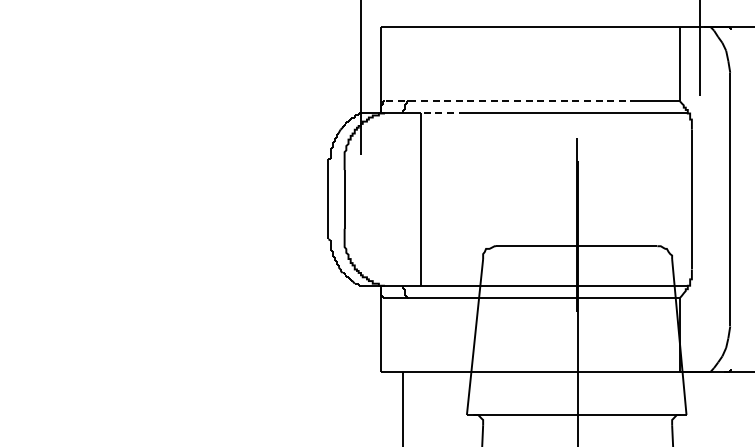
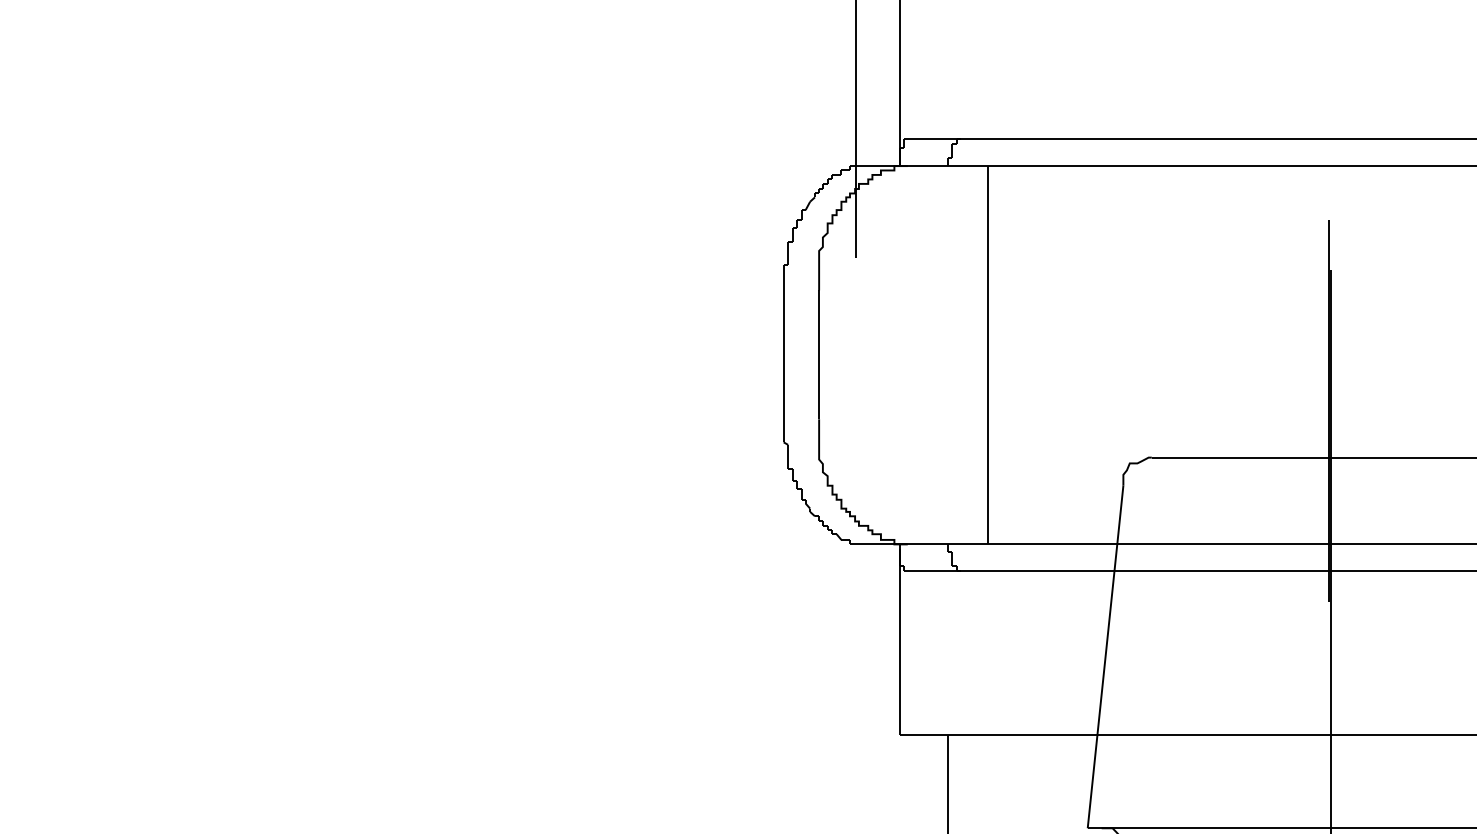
line: (510, 101) -> (1183, 139), dashed -> solid
line: (443, 113) -> (1036, 166), dashed -> solid

